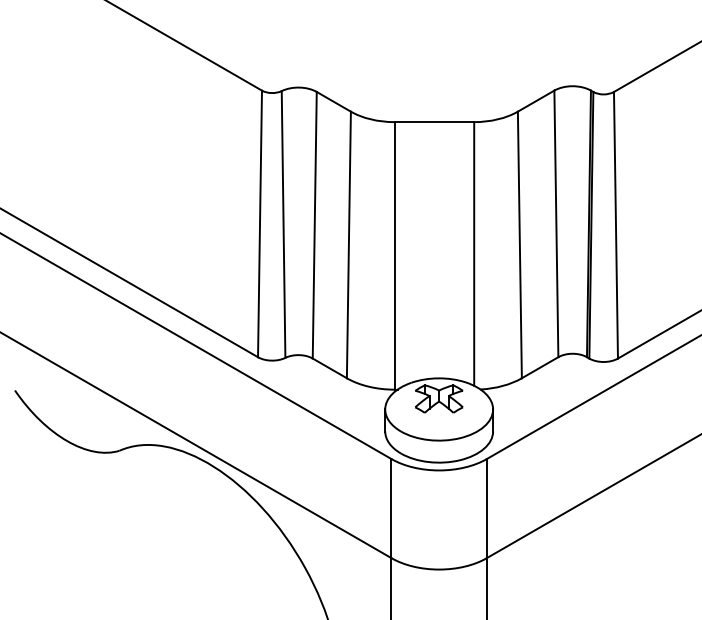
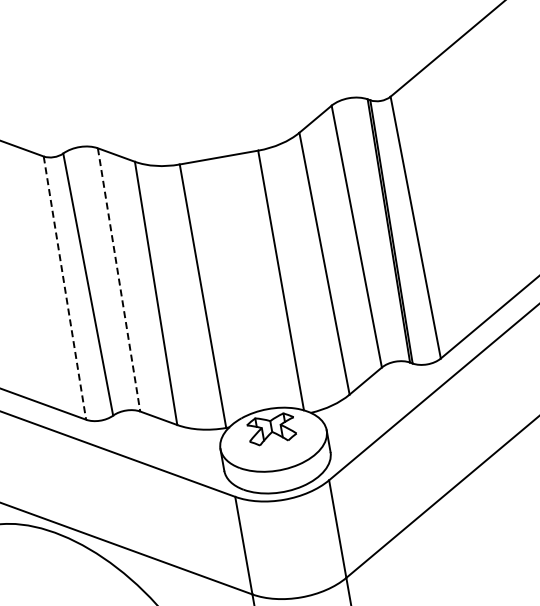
line: (260, 224) -> (65, 288), solid -> dashed
line: (314, 225) -> (118, 280), solid -> dashed

